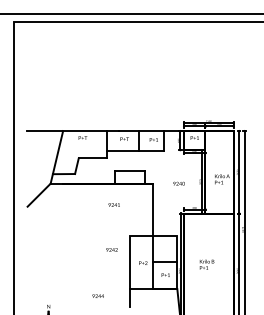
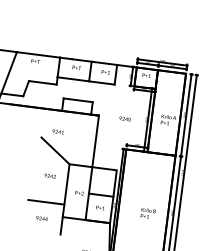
line: (113, 223) -> (55, 150), added
text: (206, 264) -> (147, 213), moved
line: (111, 276) -> (46, 202), added
text: (97, 295) -> (41, 217), moved

